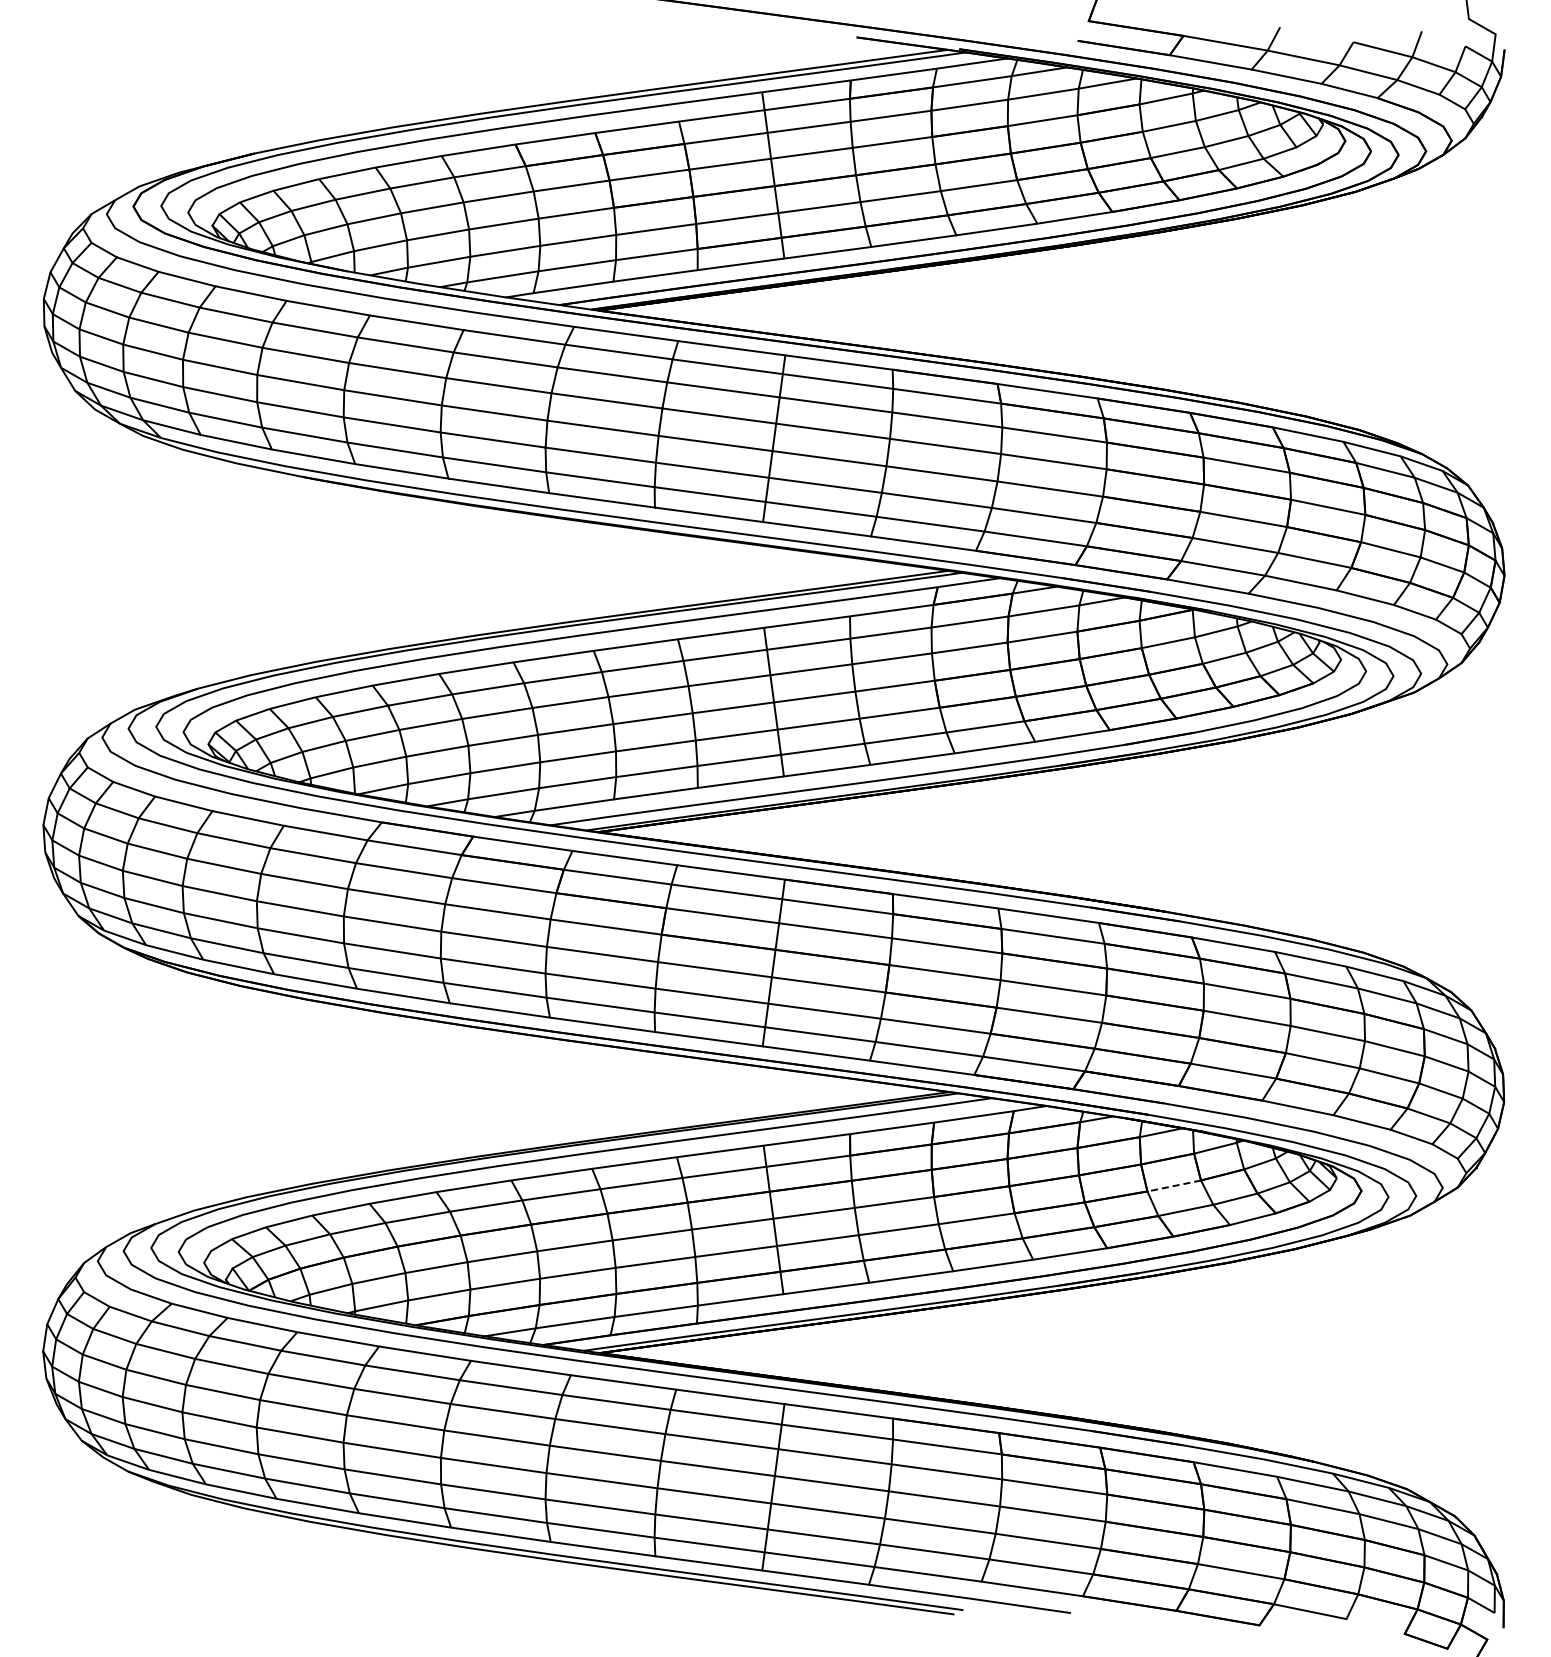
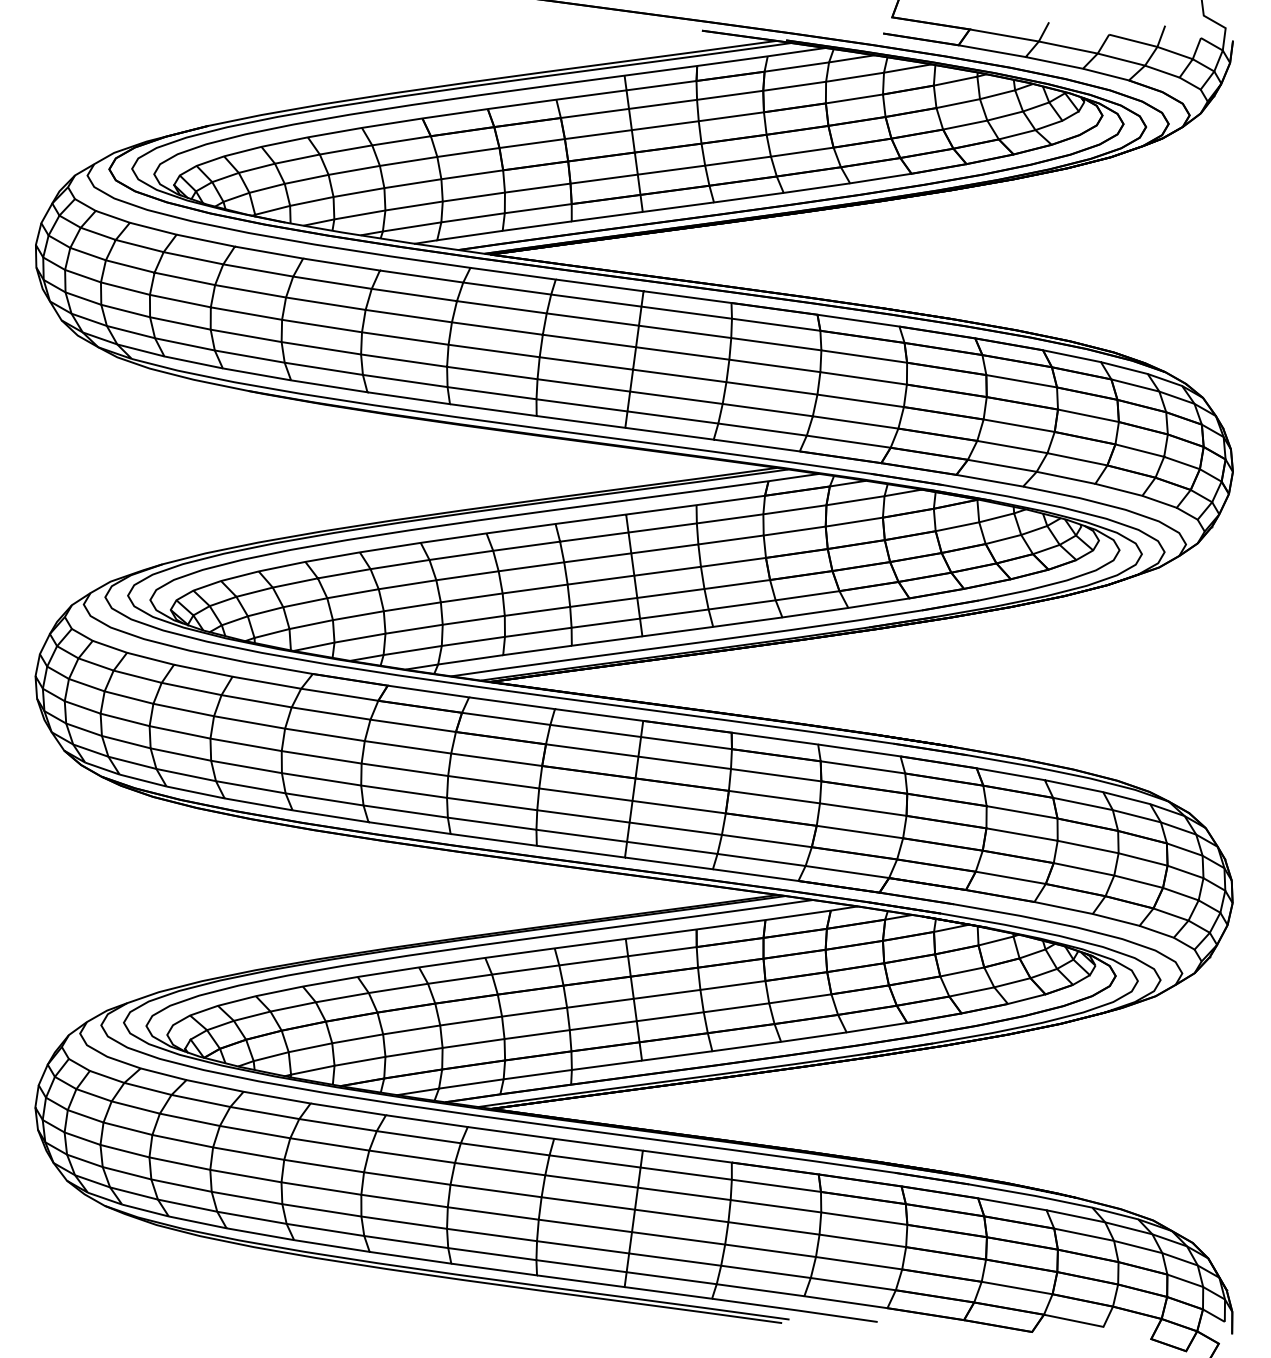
line: (1173, 1186) -> (961, 972), dashed -> solid

